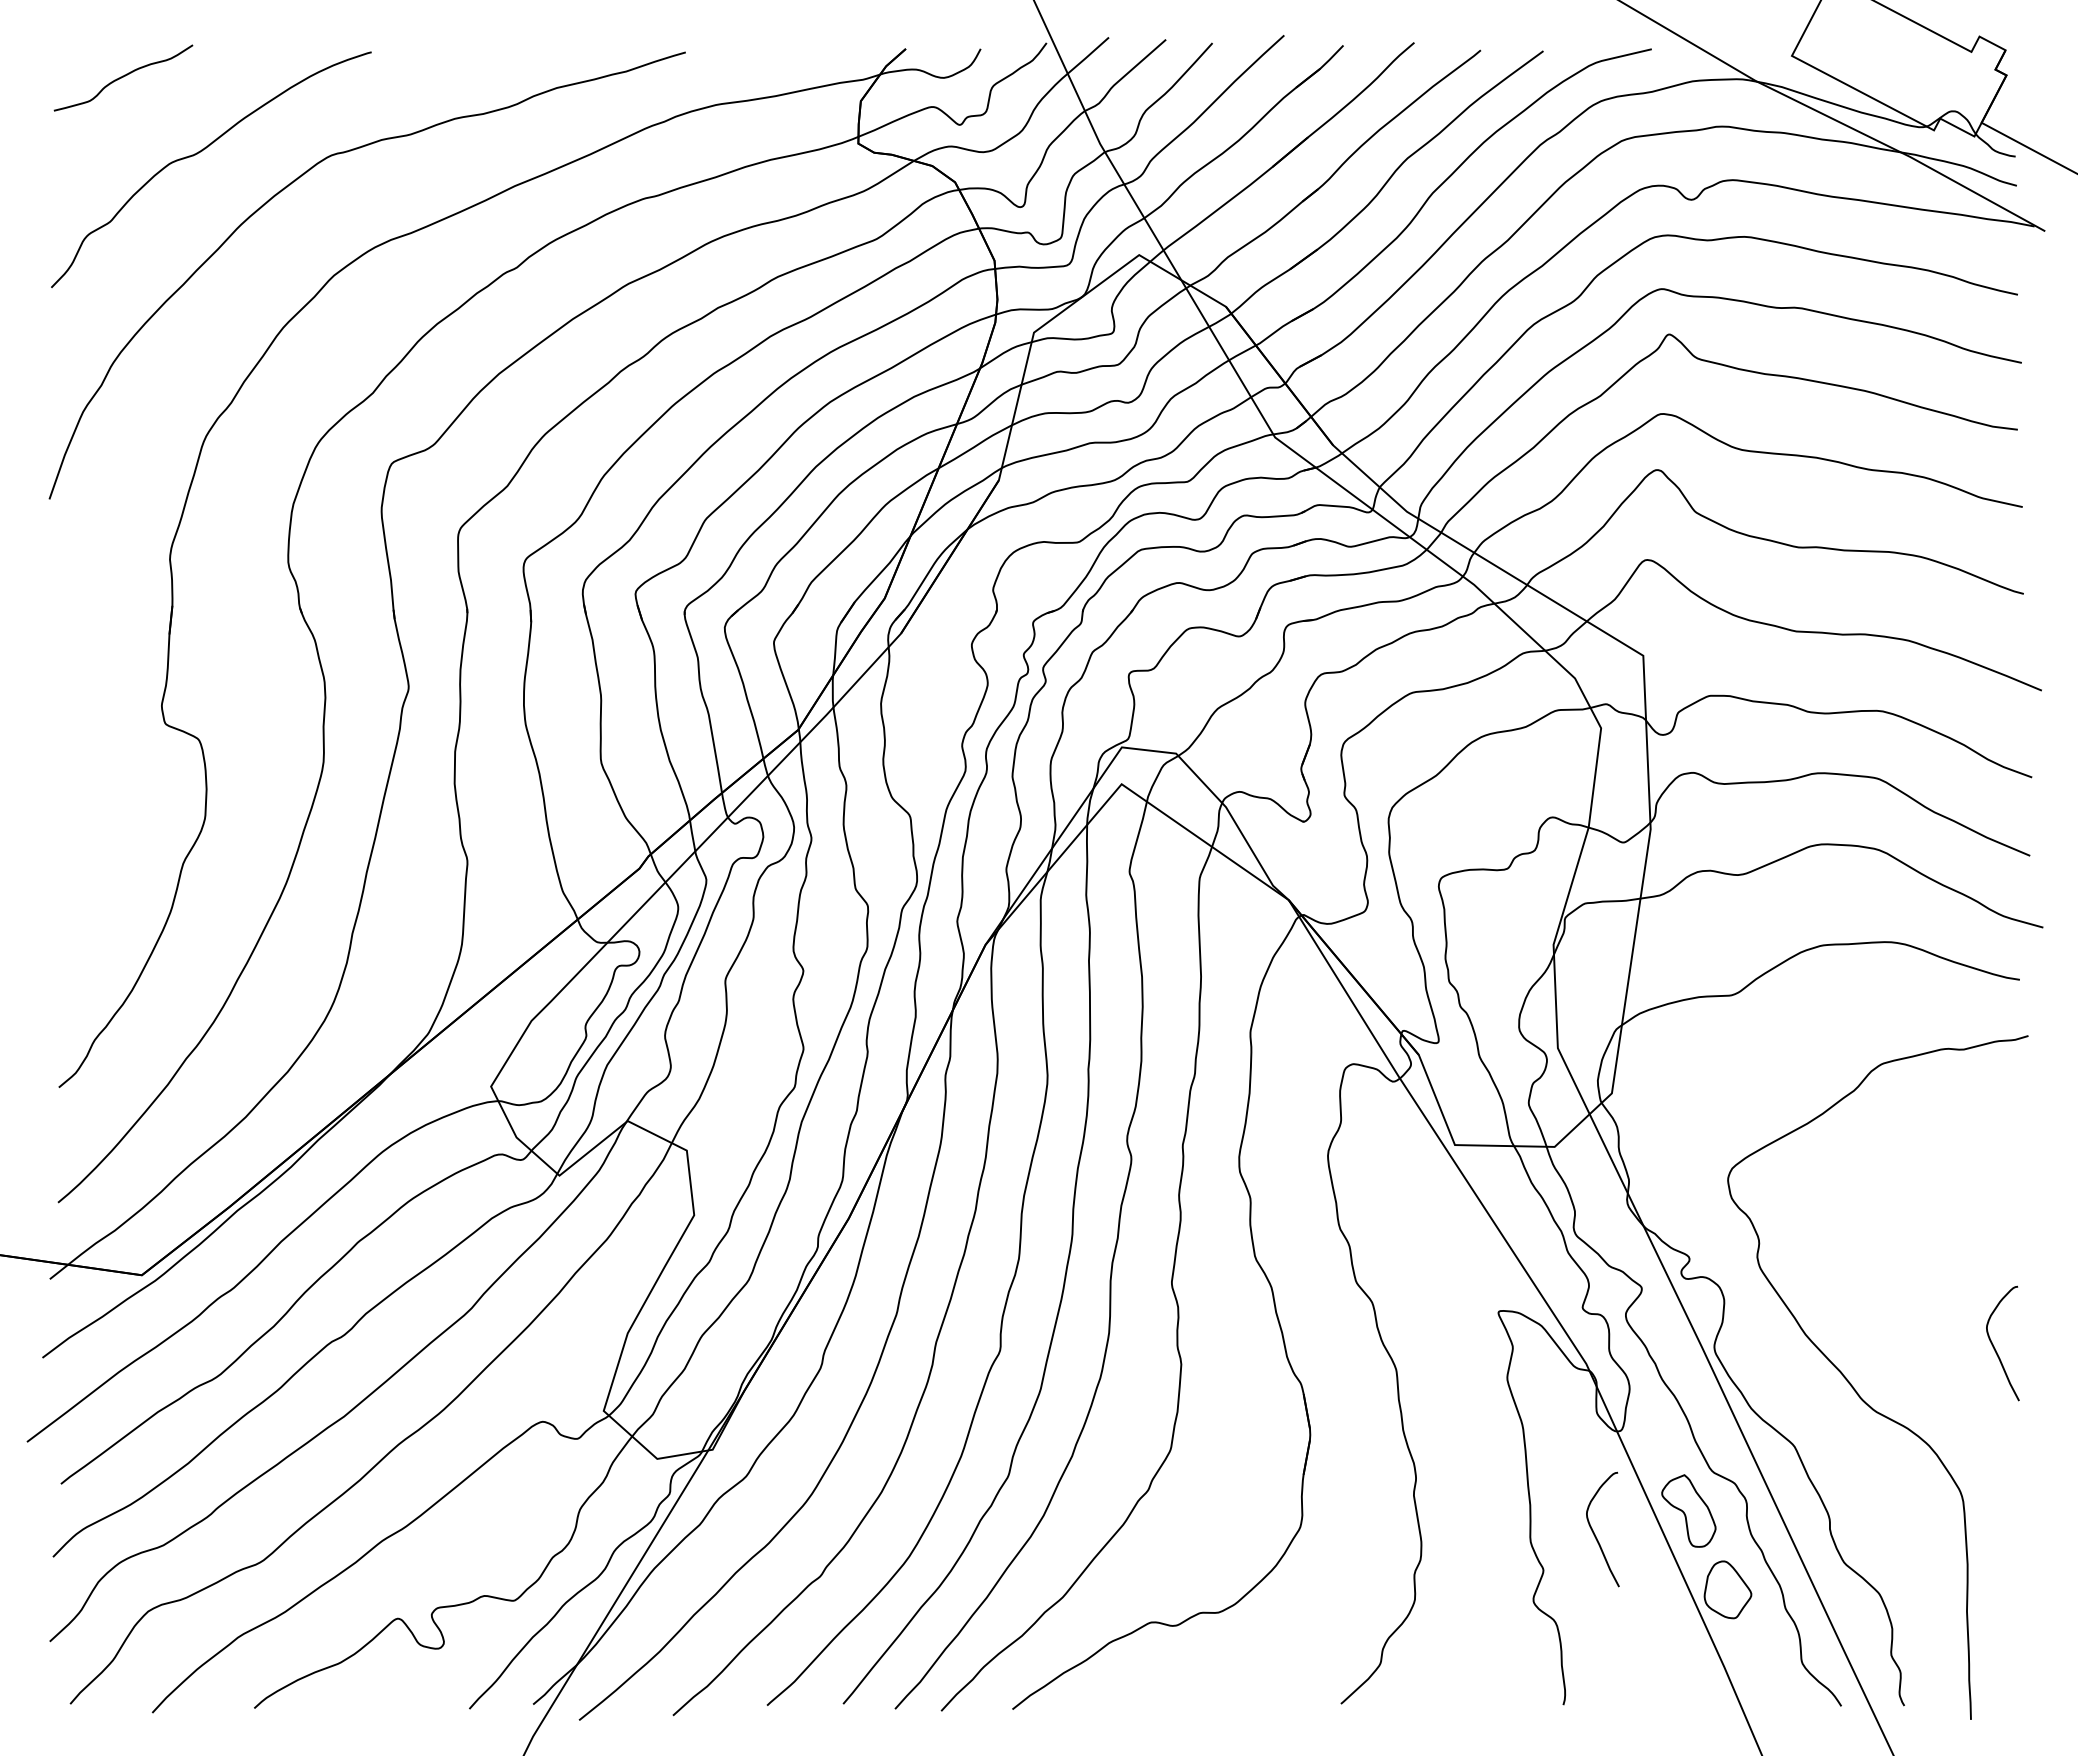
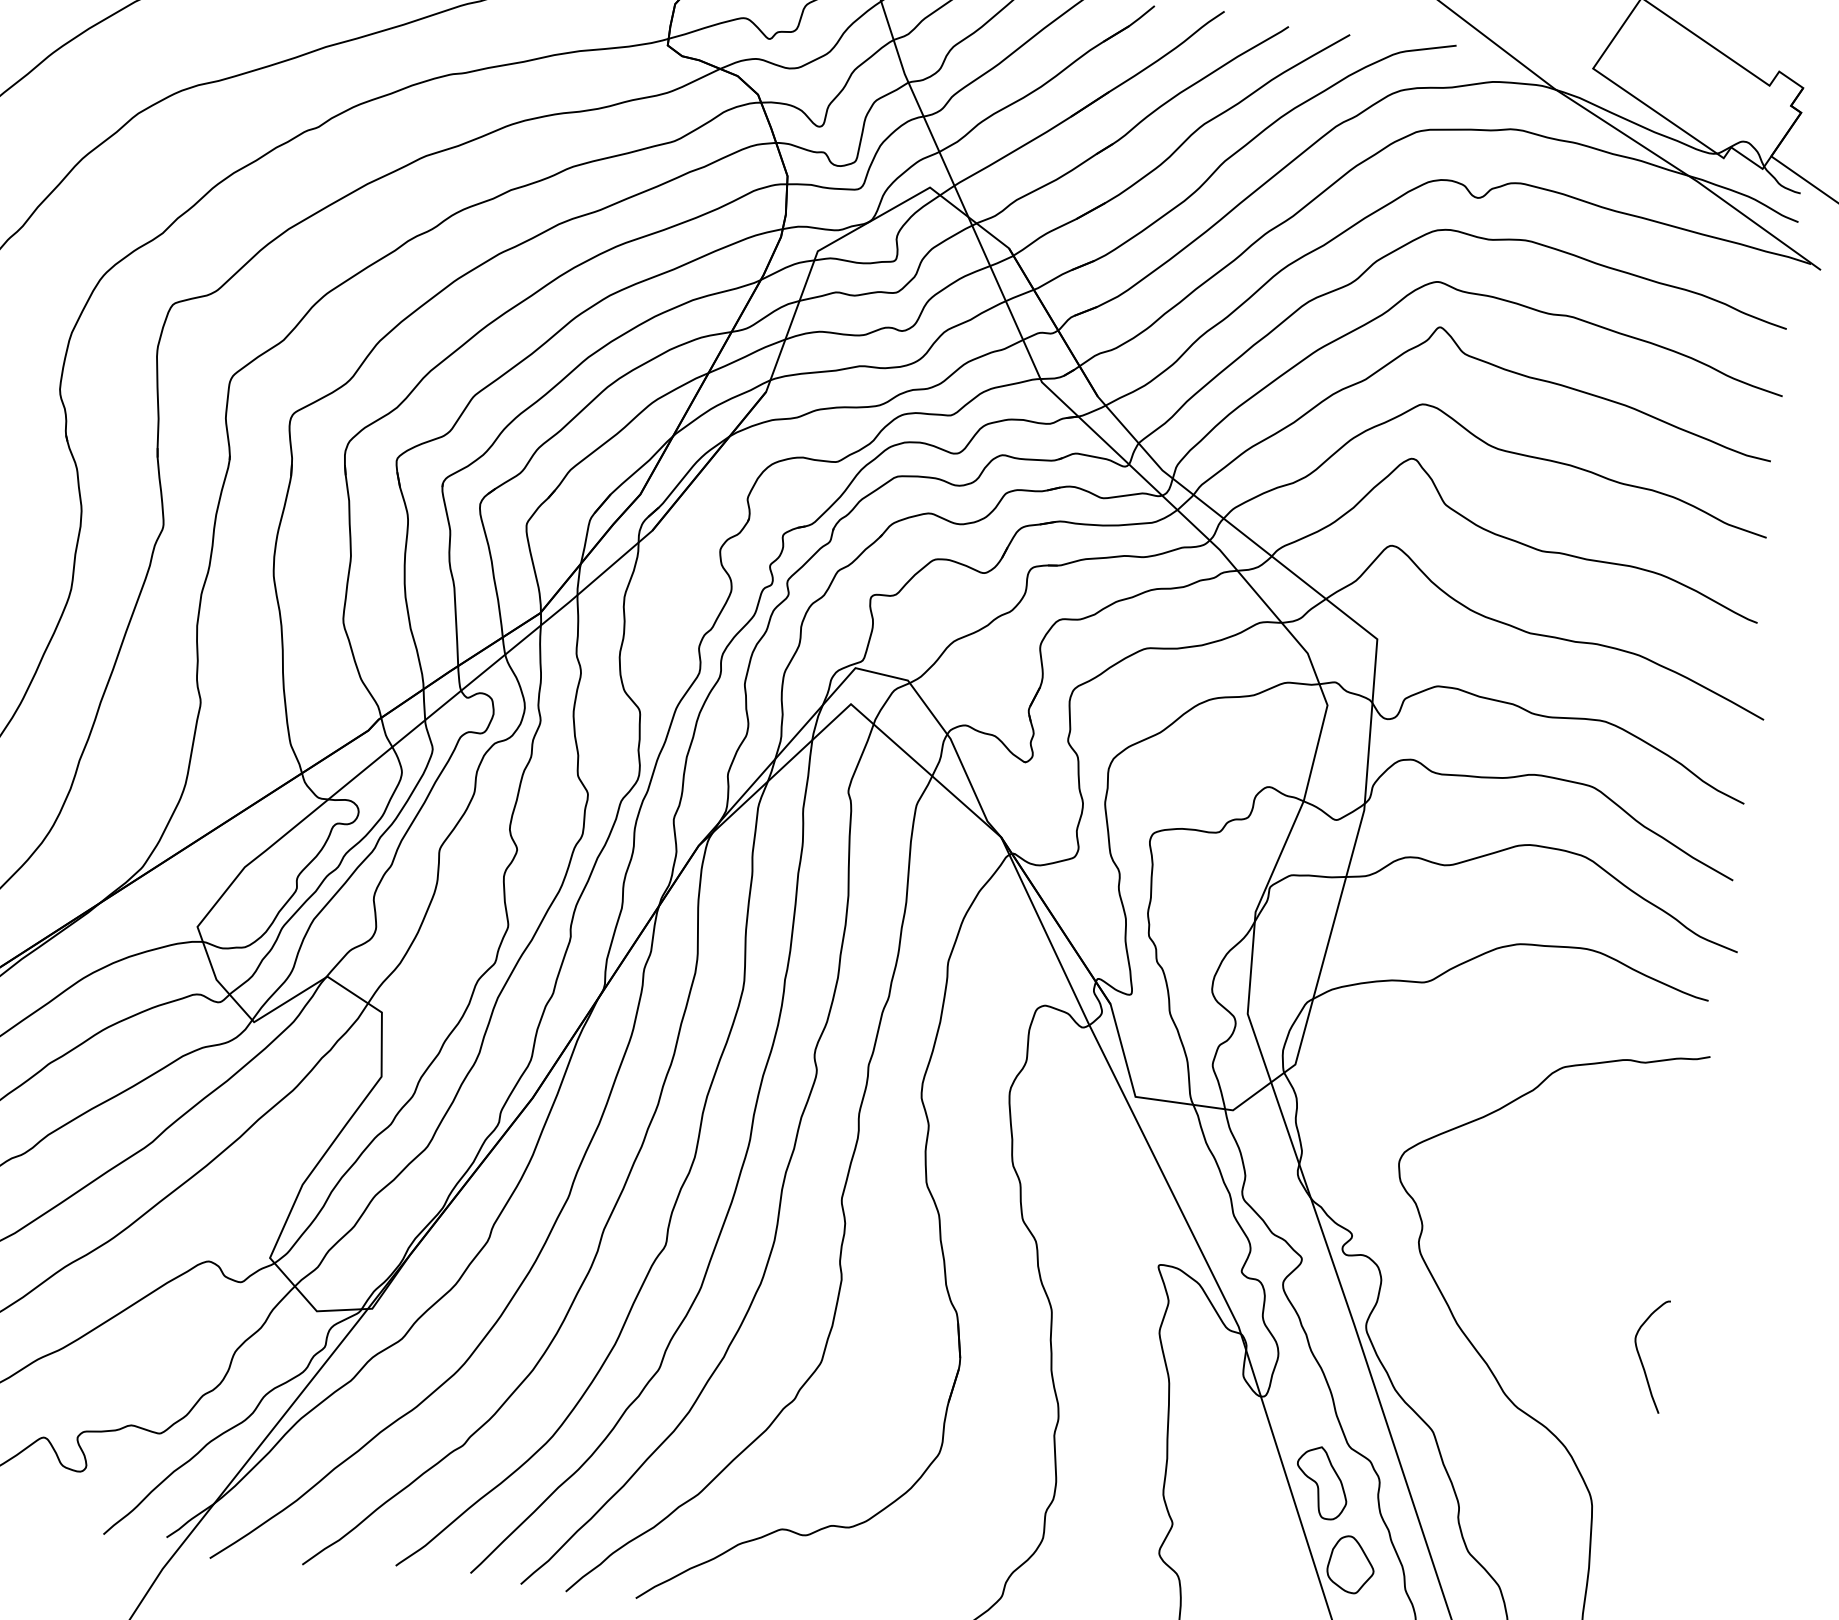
curve: (1594, 1532) -> (1227, 1492), removed

